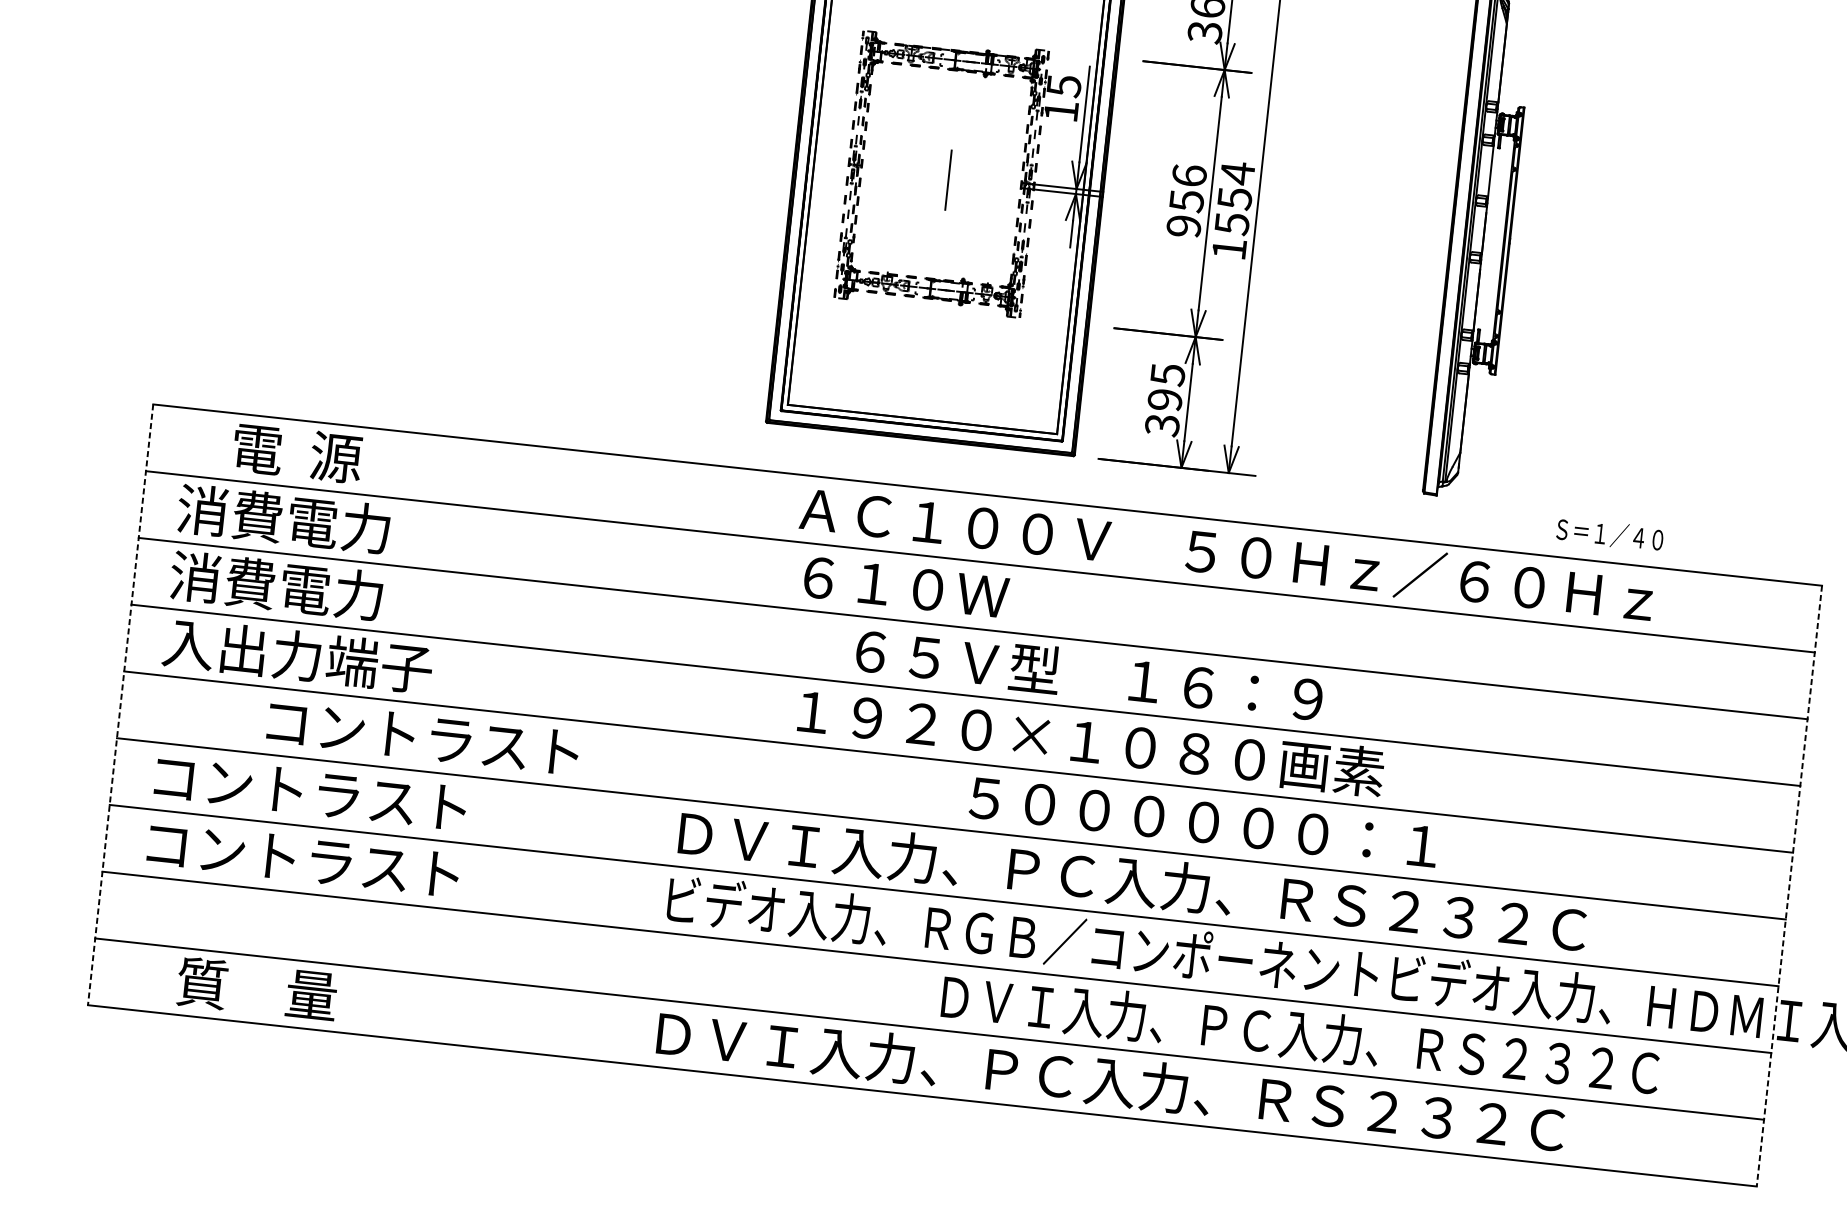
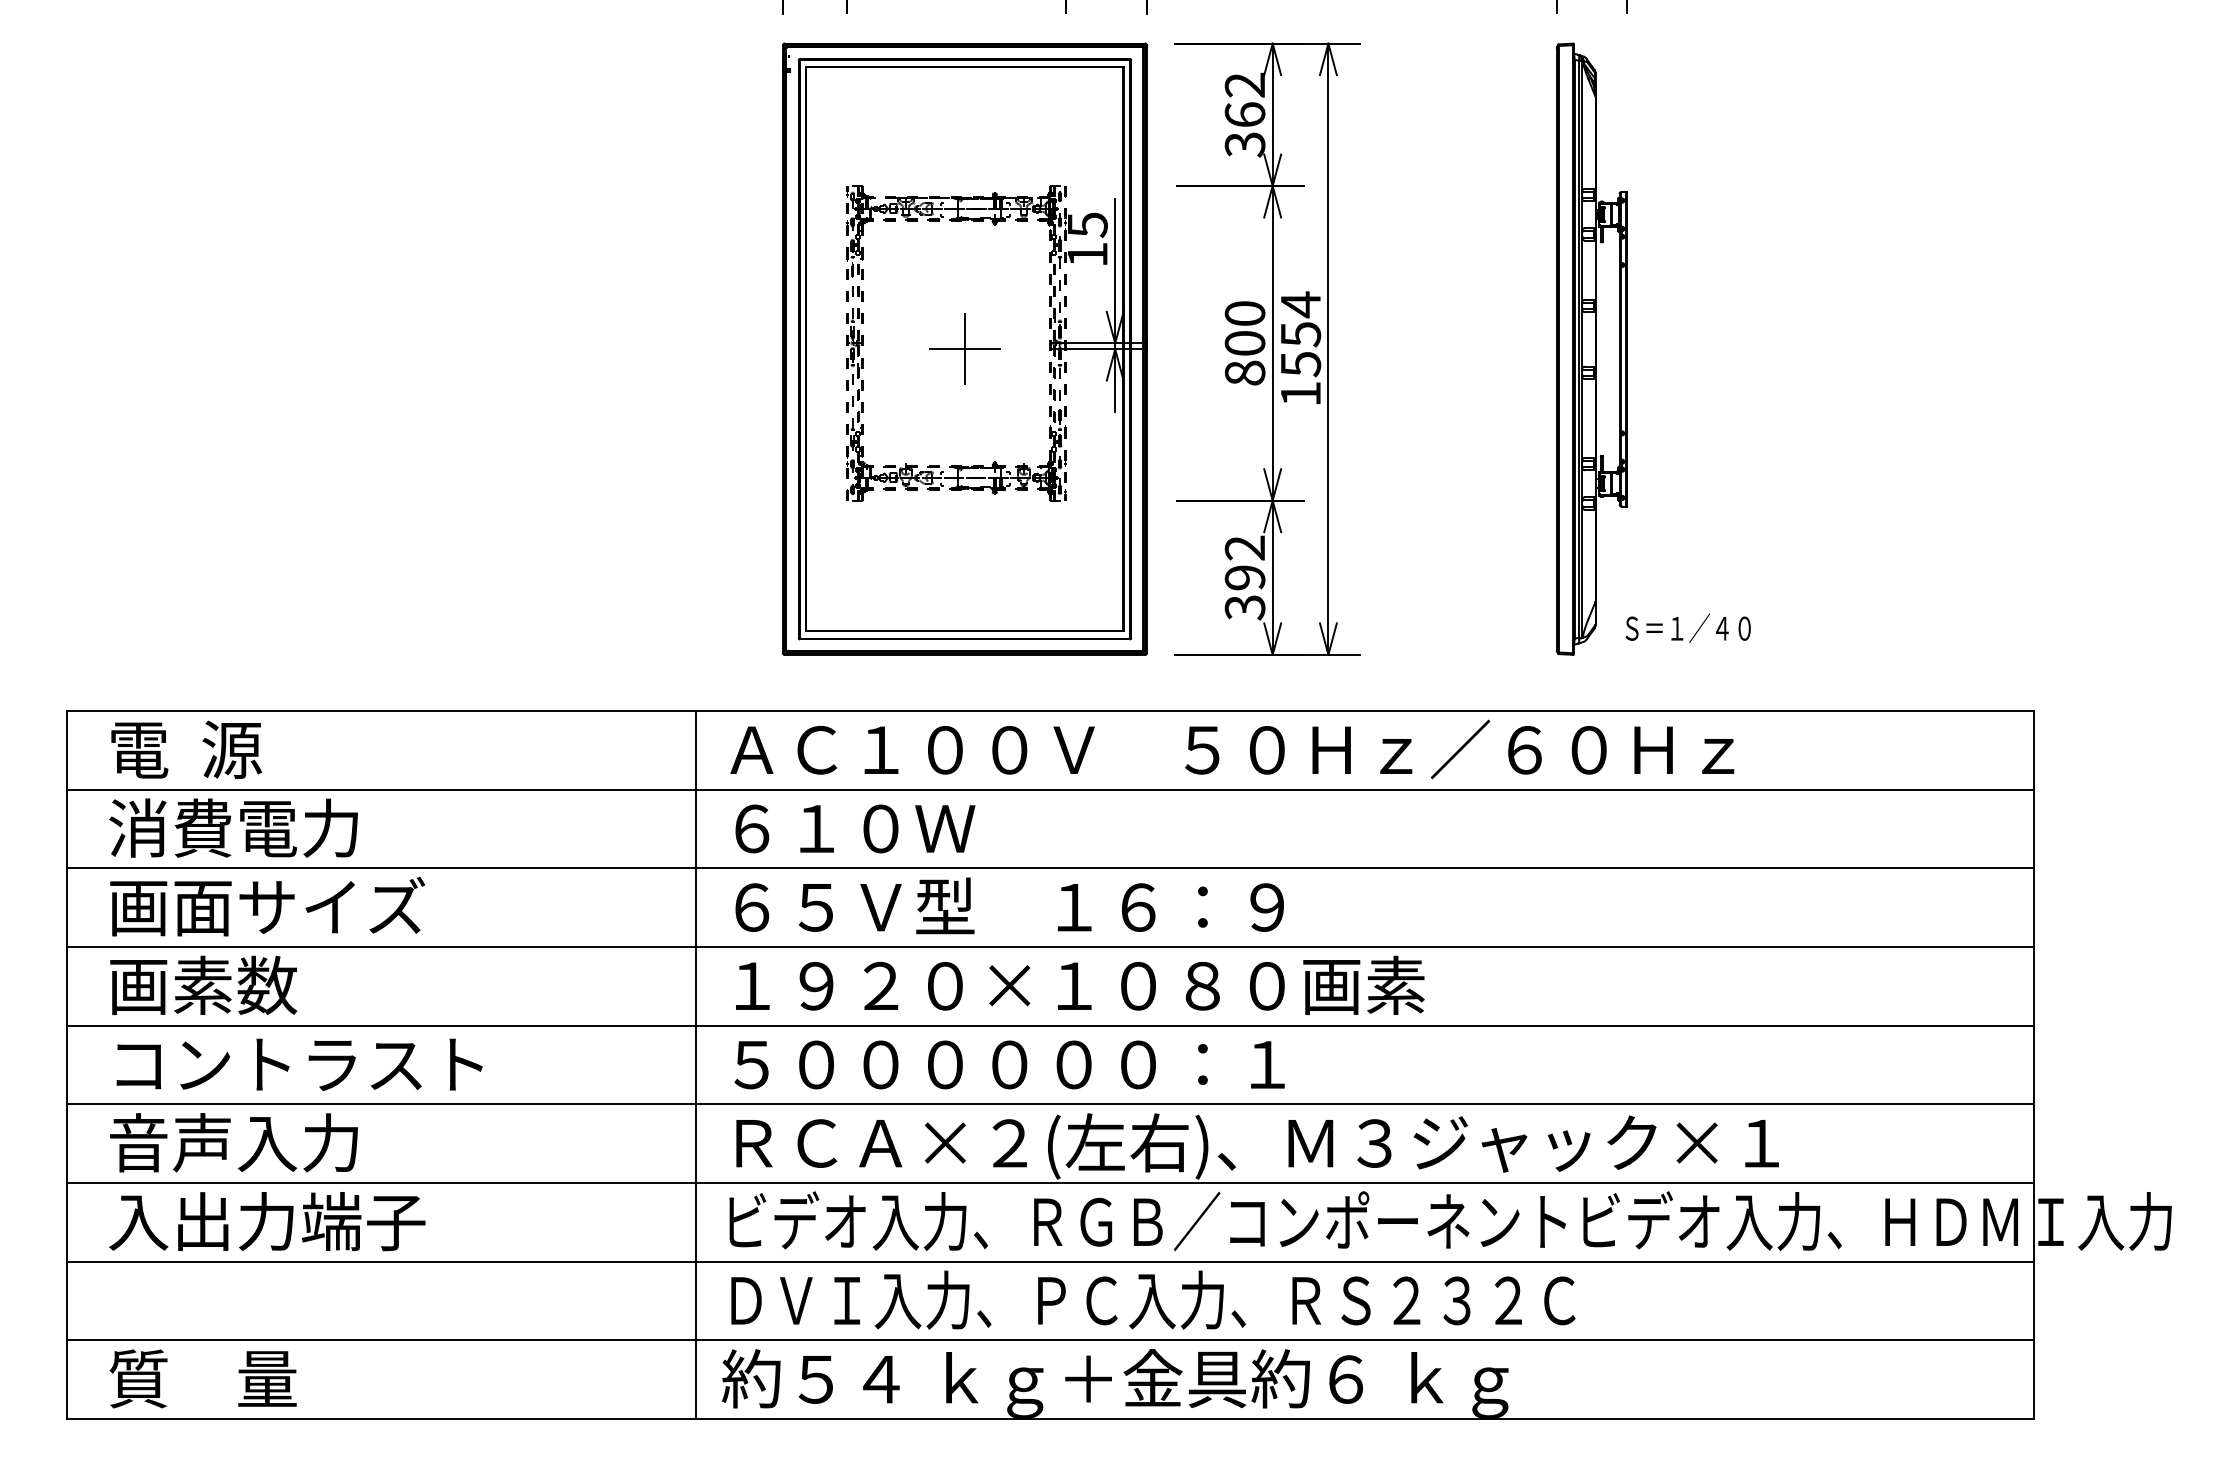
line: (948, 180) -> (964, 349), added
text: (1186, 201) -> (1244, 343), 956 -> 800
text: (1167, 375) -> (1244, 548), 395 -> 392
text: (297, 453) -> (186, 749), moved
text: (1609, 533) -> (1687, 627), moved
text: (1226, 554) -> (1232, 749), moved
text: (906, 587) -> (855, 828), moved
text: (305, 588) -> (267, 906), 消費電力 -> 画面サイズ
text: (297, 655) -> (267, 985), 入出力端子 -> 画素数
text: (1089, 673) -> (1009, 905), moved
line: (120, 705) -> (67, 1065), dashed -> solid
text: (423, 737) -> (299, 1064), moved
text: (1091, 741) -> (1080, 984), moved
line: (654, 762) -> (696, 1064), added
text: (308, 791) -> (296, 1142), コントラスト -> 音声入力
text: (1203, 822) -> (1009, 1064), moved
text: (299, 858) -> (295, 1221), コントラスト -> 入出力端子
text: (1132, 884) -> (1268, 1146), ＤＶＩ入力、ＰＣ入力、ＲＳ２３２Ｃ -> ＲＣＡ×２(左右)、Ｍ３ジャック×１
line: (1789, 886) -> (2033, 1065), dashed -> solid
text: (256, 988) -> (202, 1378), moved
text: (1300, 1034) -> (1153, 1299), moved
text: (1104, 1085) -> (1261, 1383), ＤＶＩ入力、ＰＣ入力、ＲＳ２３２Ｃ -> 約５４ ｋｇ＋金具約６ ｋｇ

